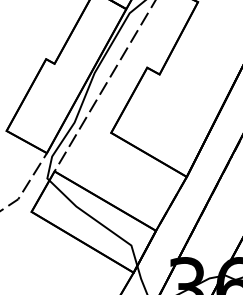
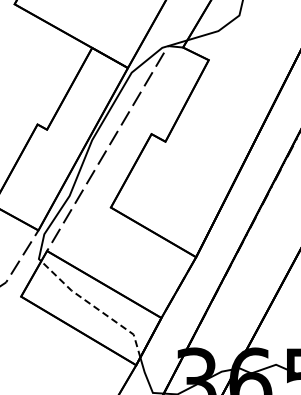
line: (97, 221) -> (95, 307), solid -> dashed

